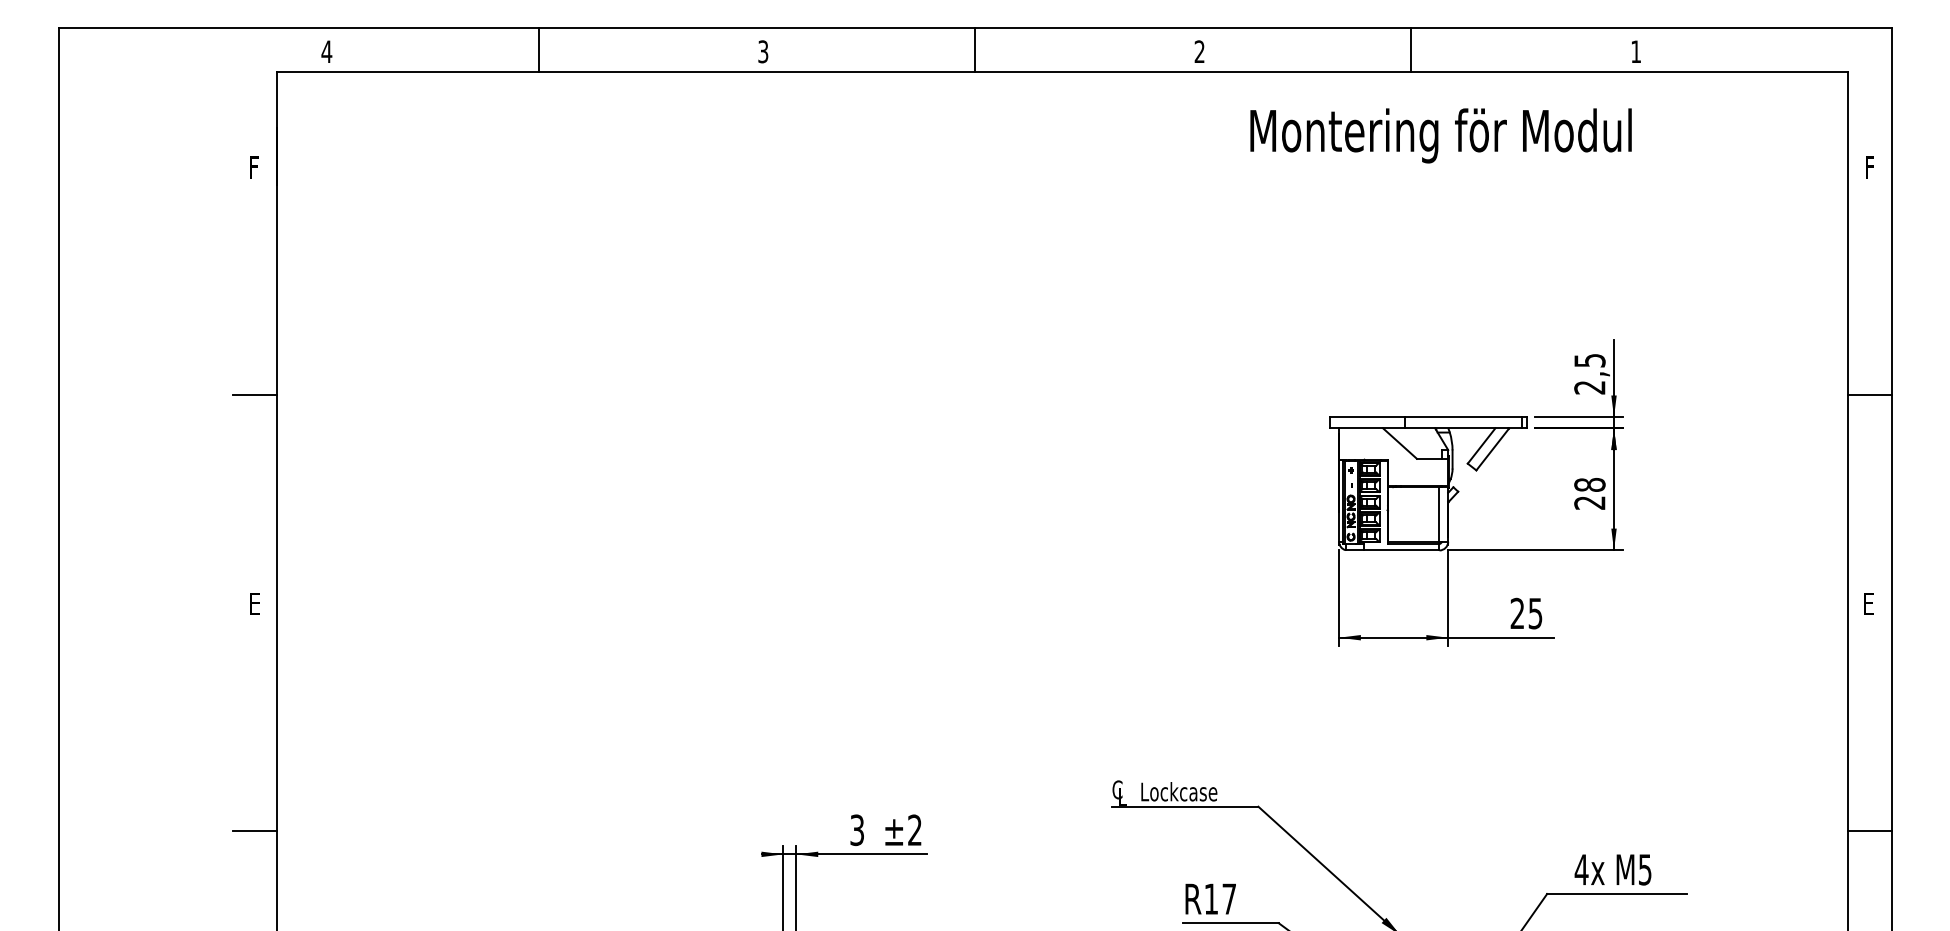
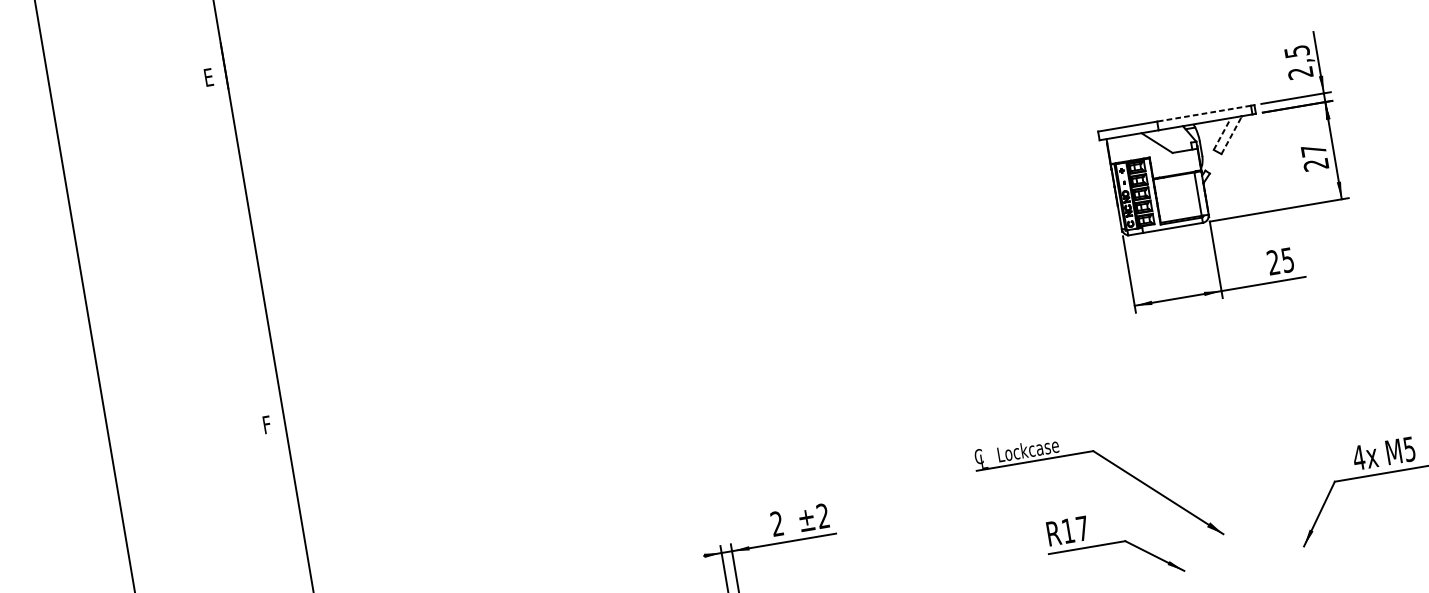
text: (255, 167) -> (209, 77), F -> E
line: (254, 394) -> (238, 258), removed
line: (1463, 417) -> (1204, 113), solid -> dashed
line: (1481, 445) -> (1222, 133), solid -> dashed
line: (1492, 449) -> (1231, 135), solid -> dashed
text: (1589, 484) -> (1313, 150), 28 -> 27
text: (255, 603) -> (267, 424), E -> F
text: (856, 830) -> (776, 524), 3 -> 2

